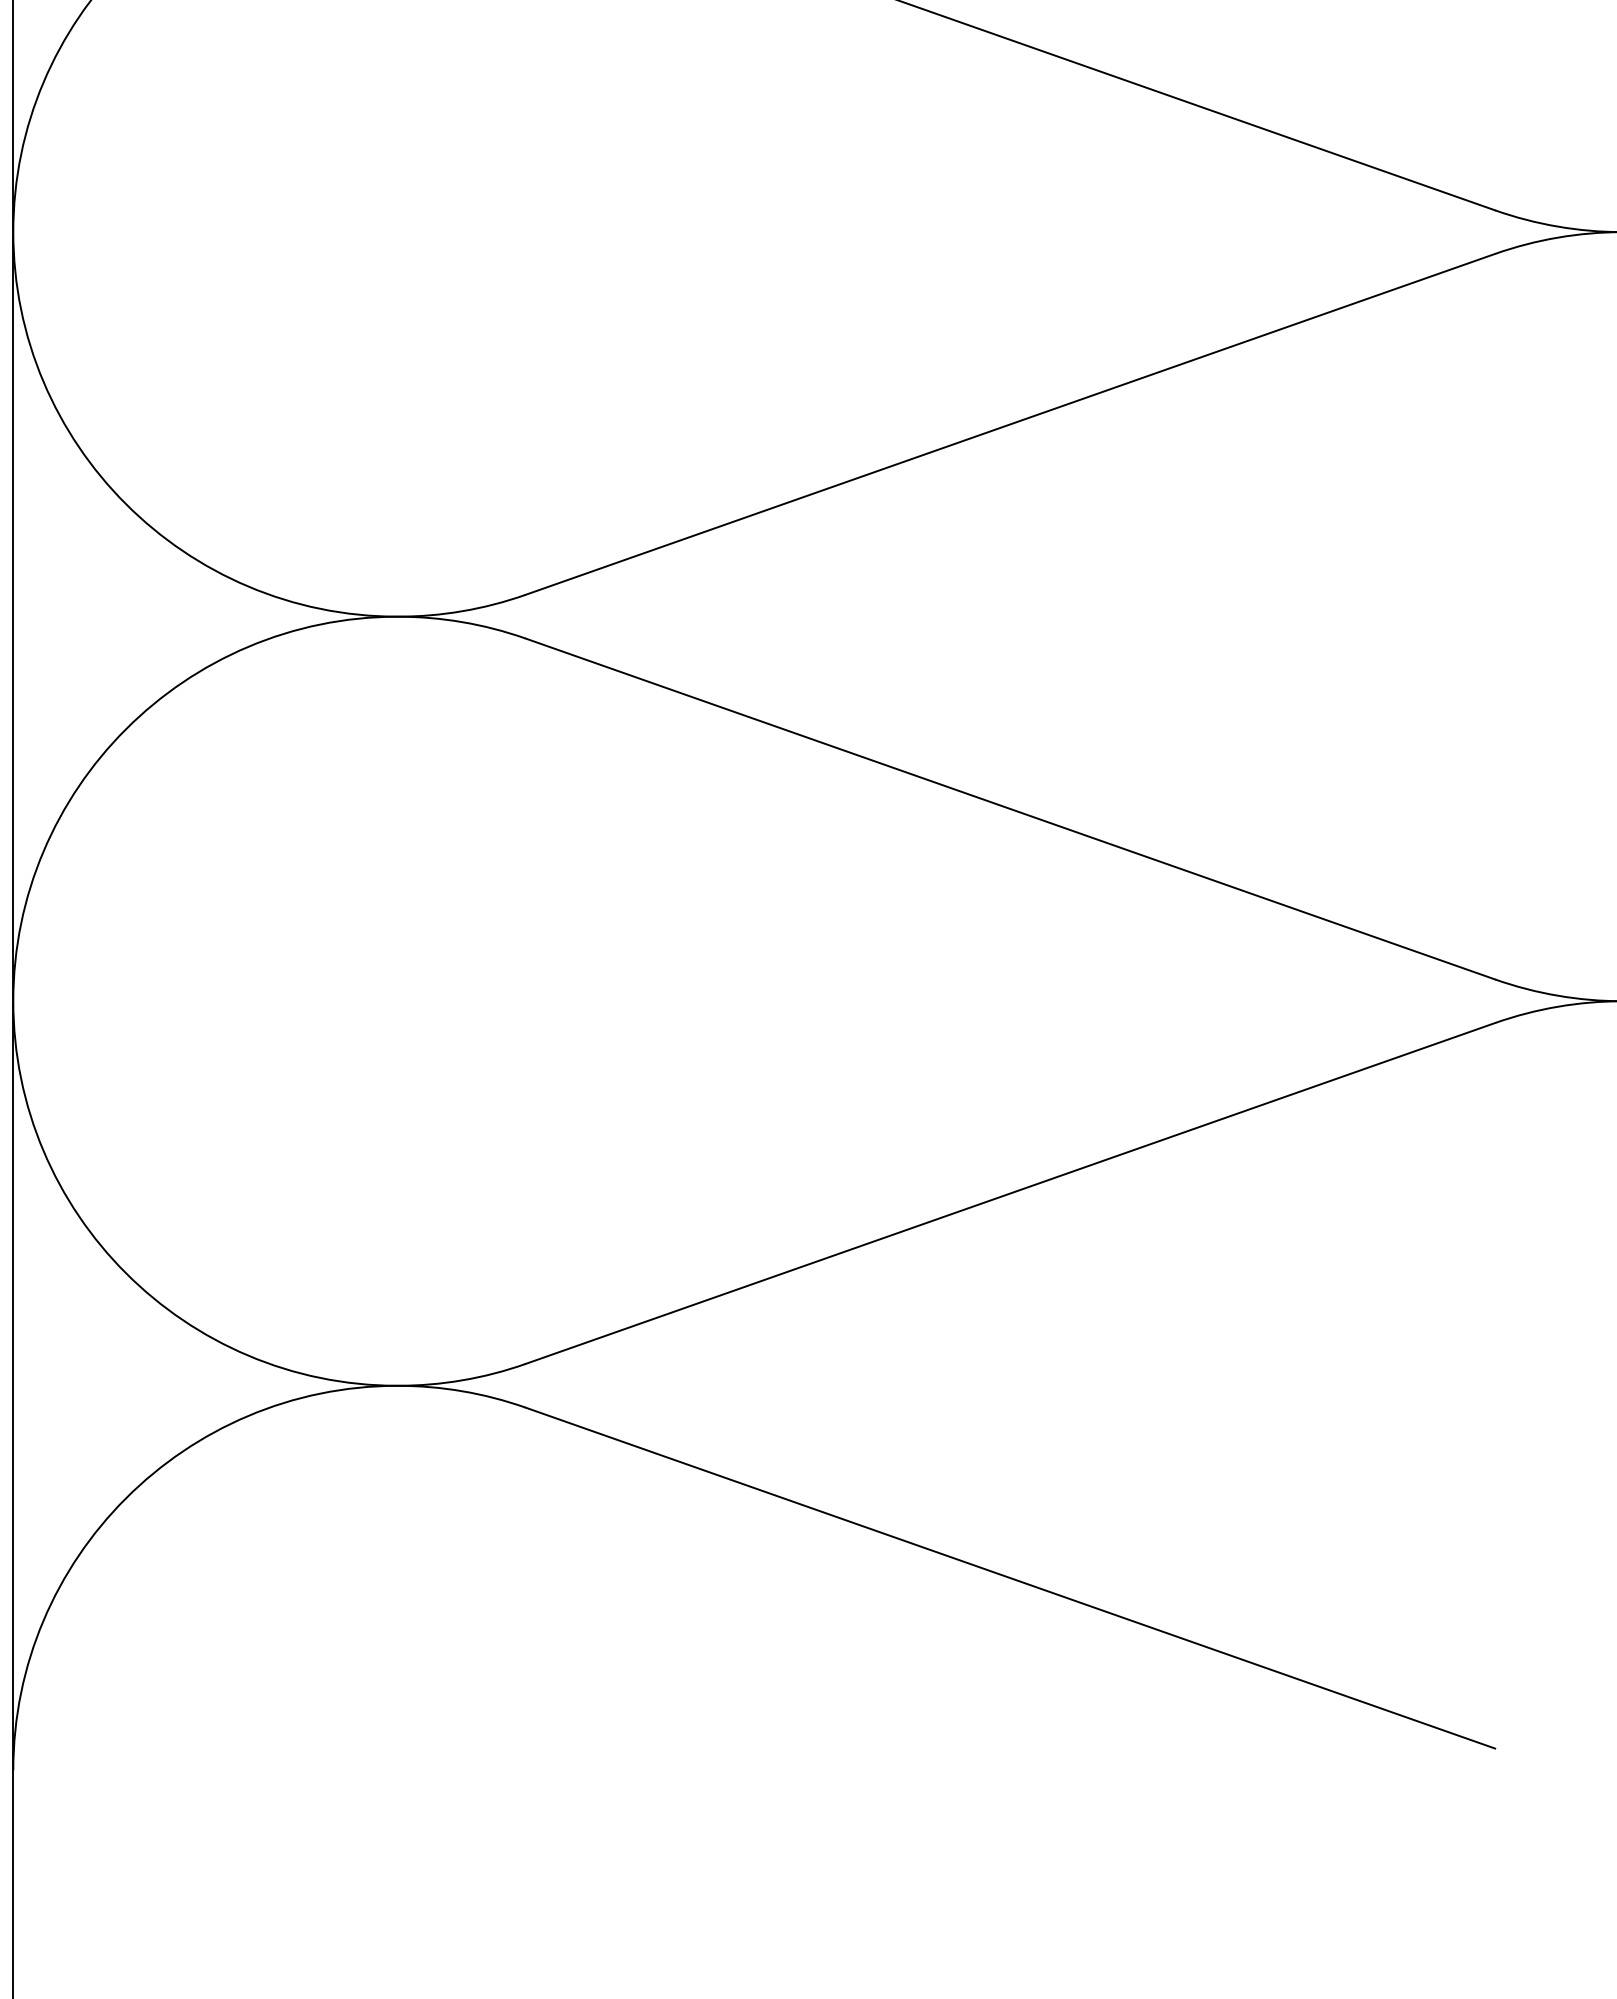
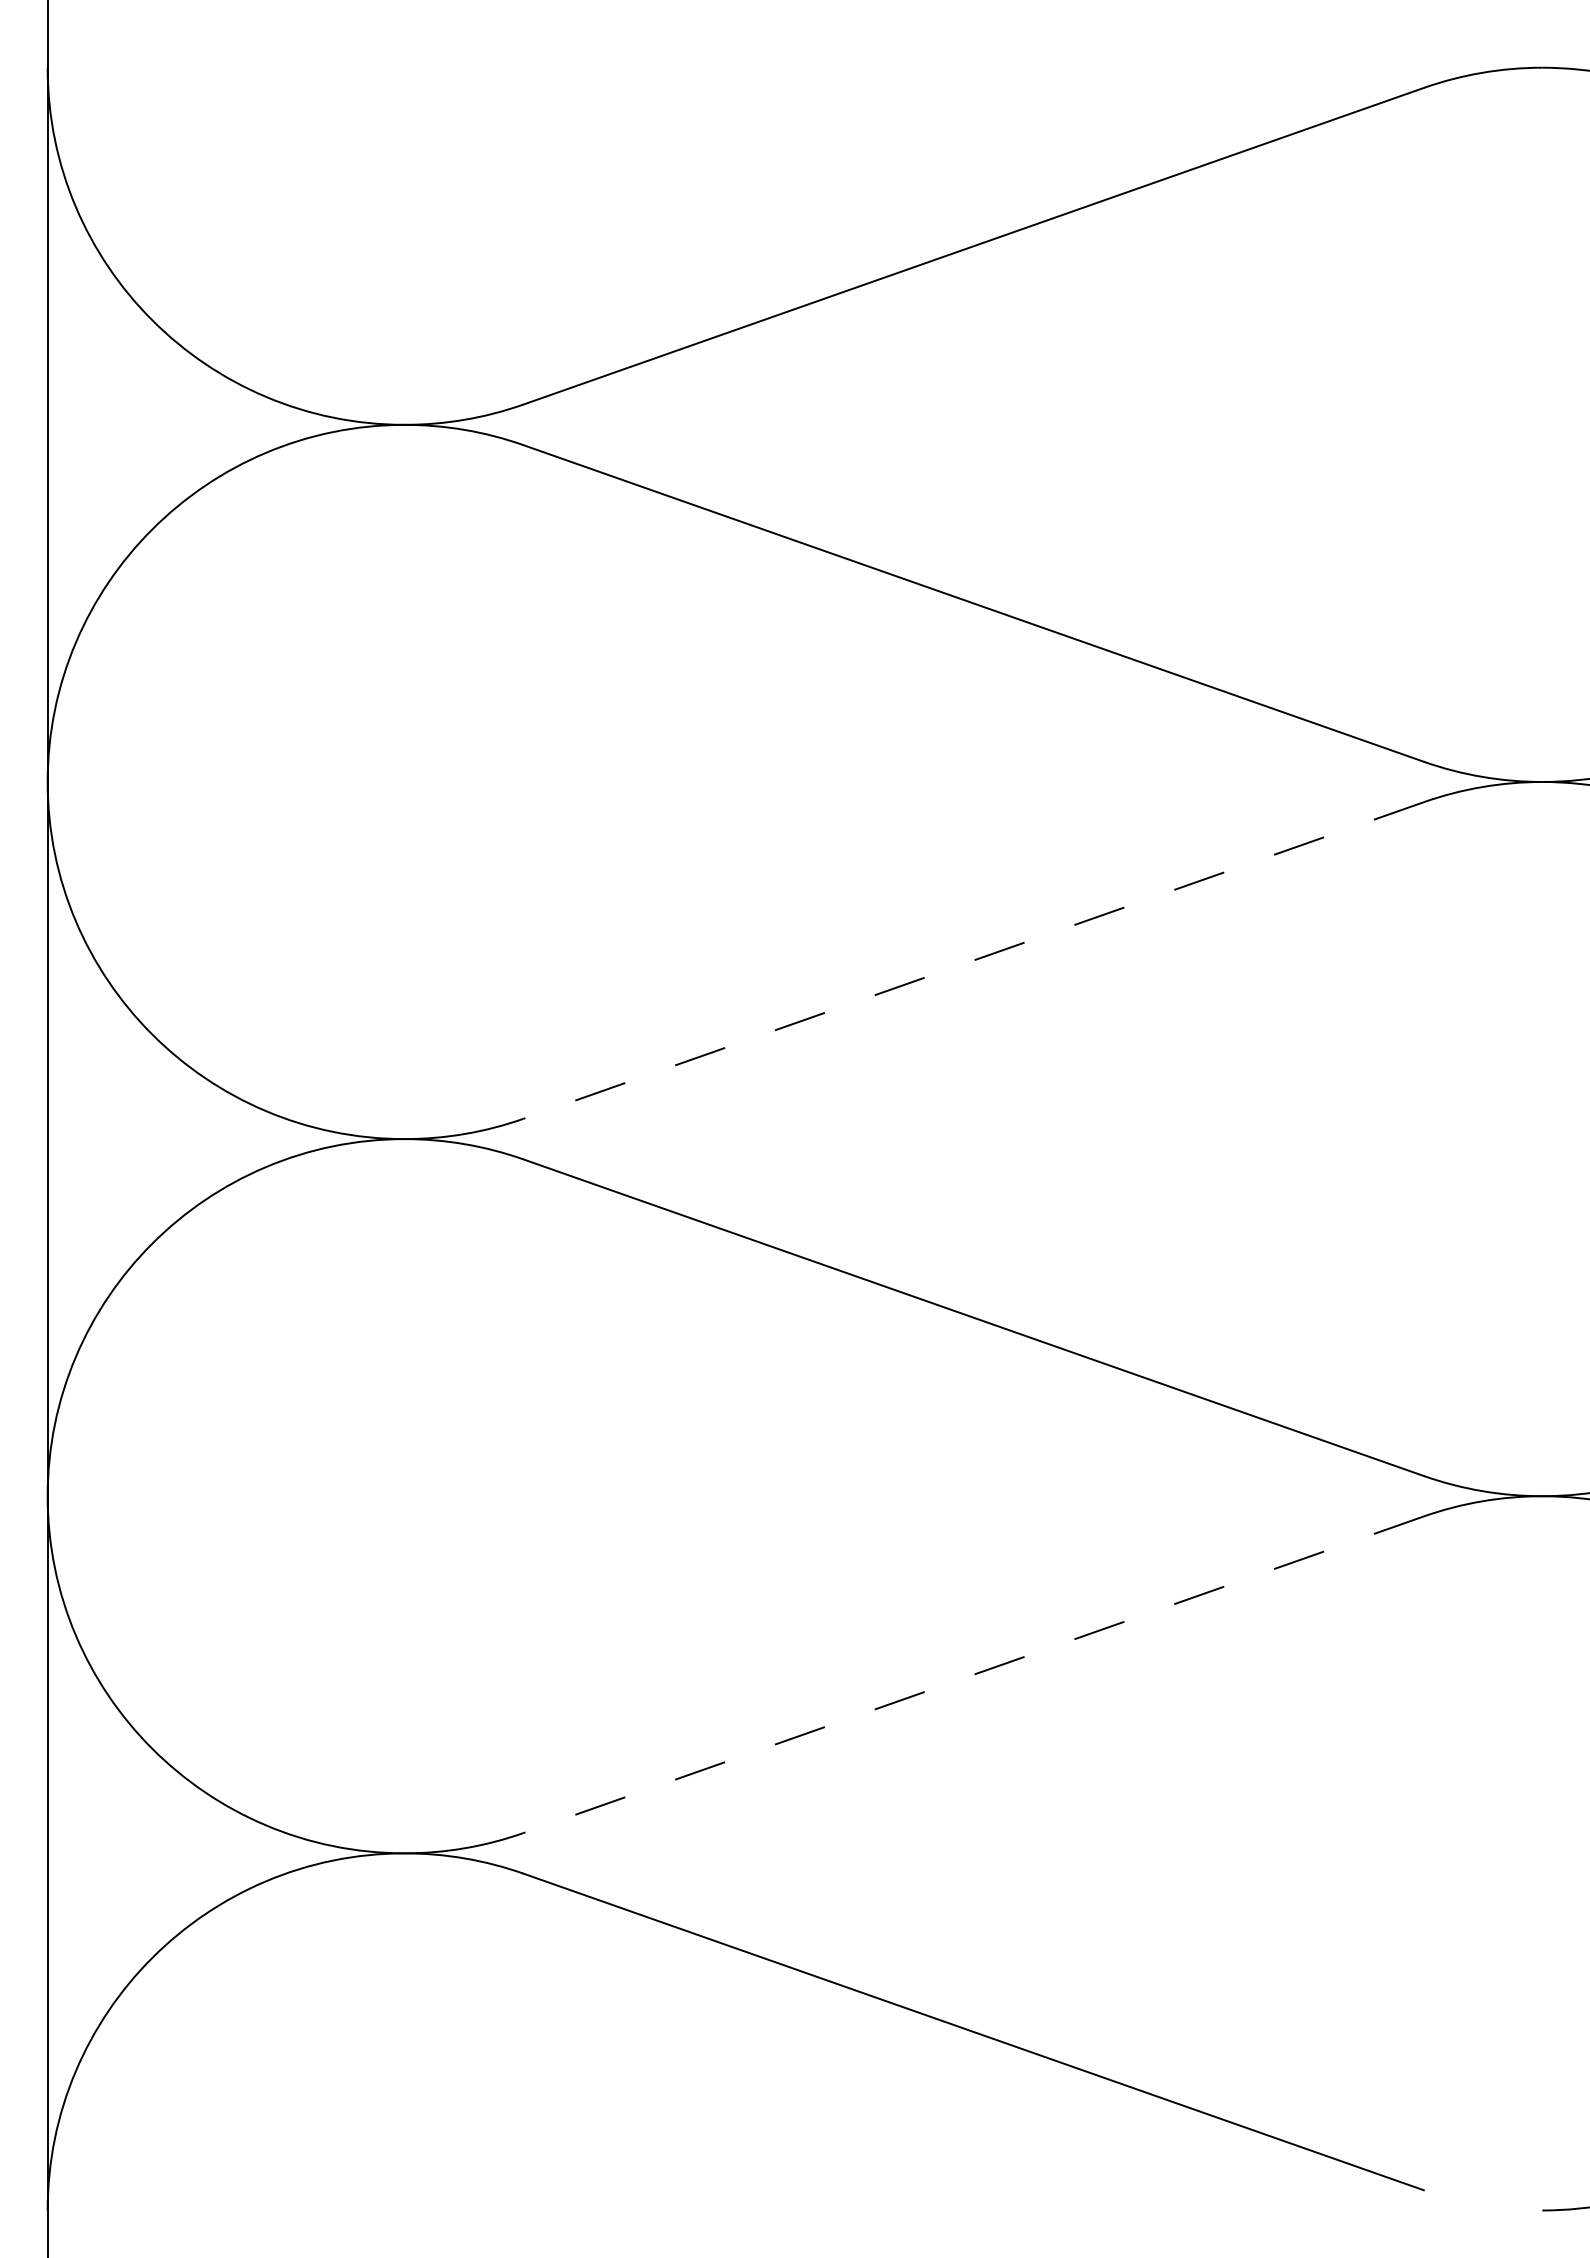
line: (1010, 424) -> (973, 960), solid -> dashed
line: (1010, 1193) -> (973, 1674), solid -> dashed

